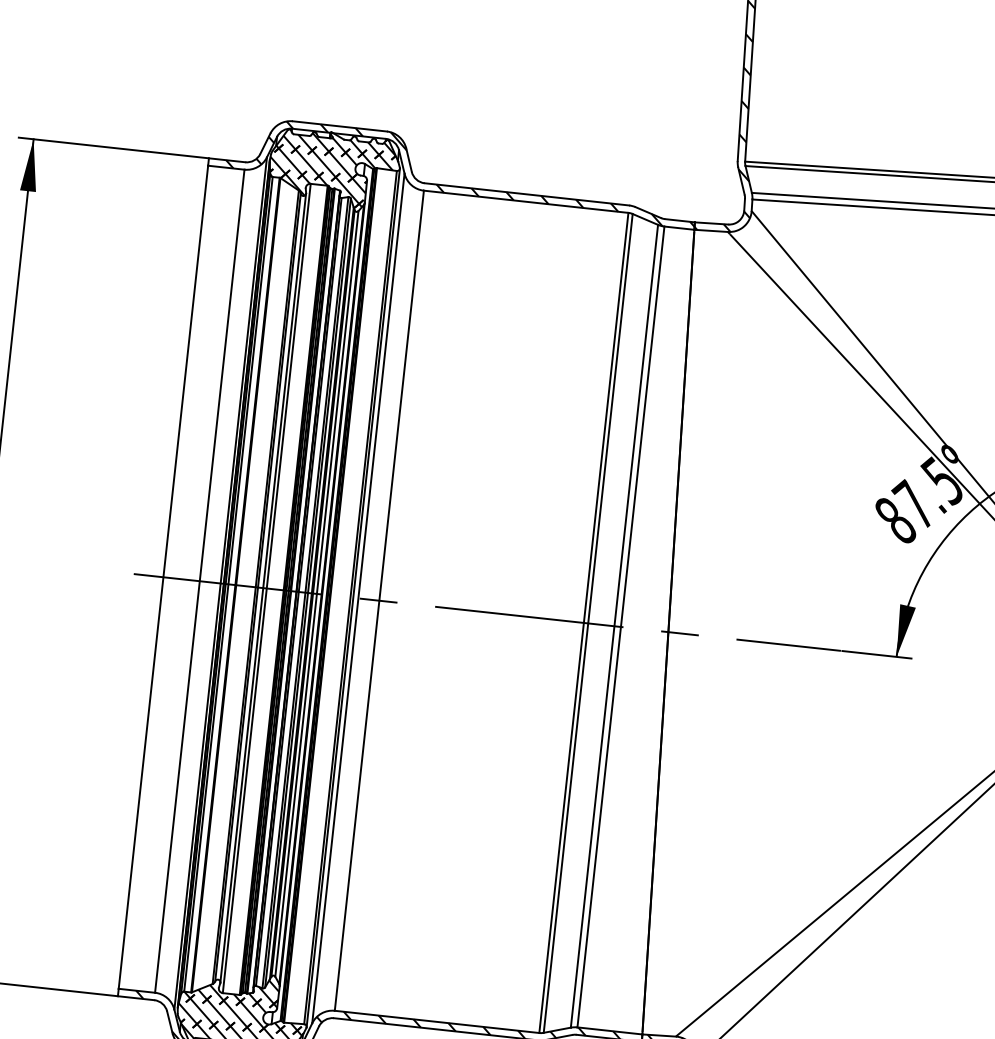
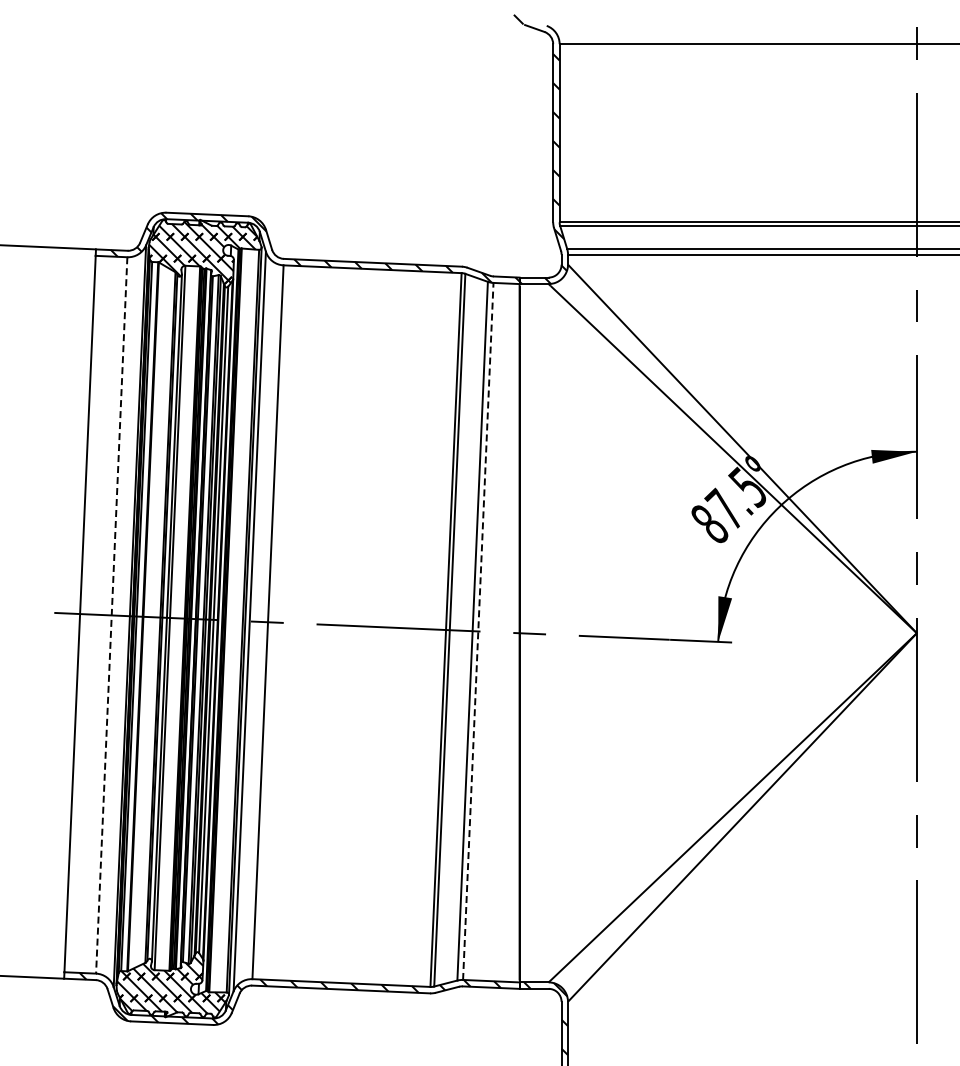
line: (199, 581) -> (111, 615), solid -> dashed
line: (621, 627) -> (478, 631), solid -> dashed

